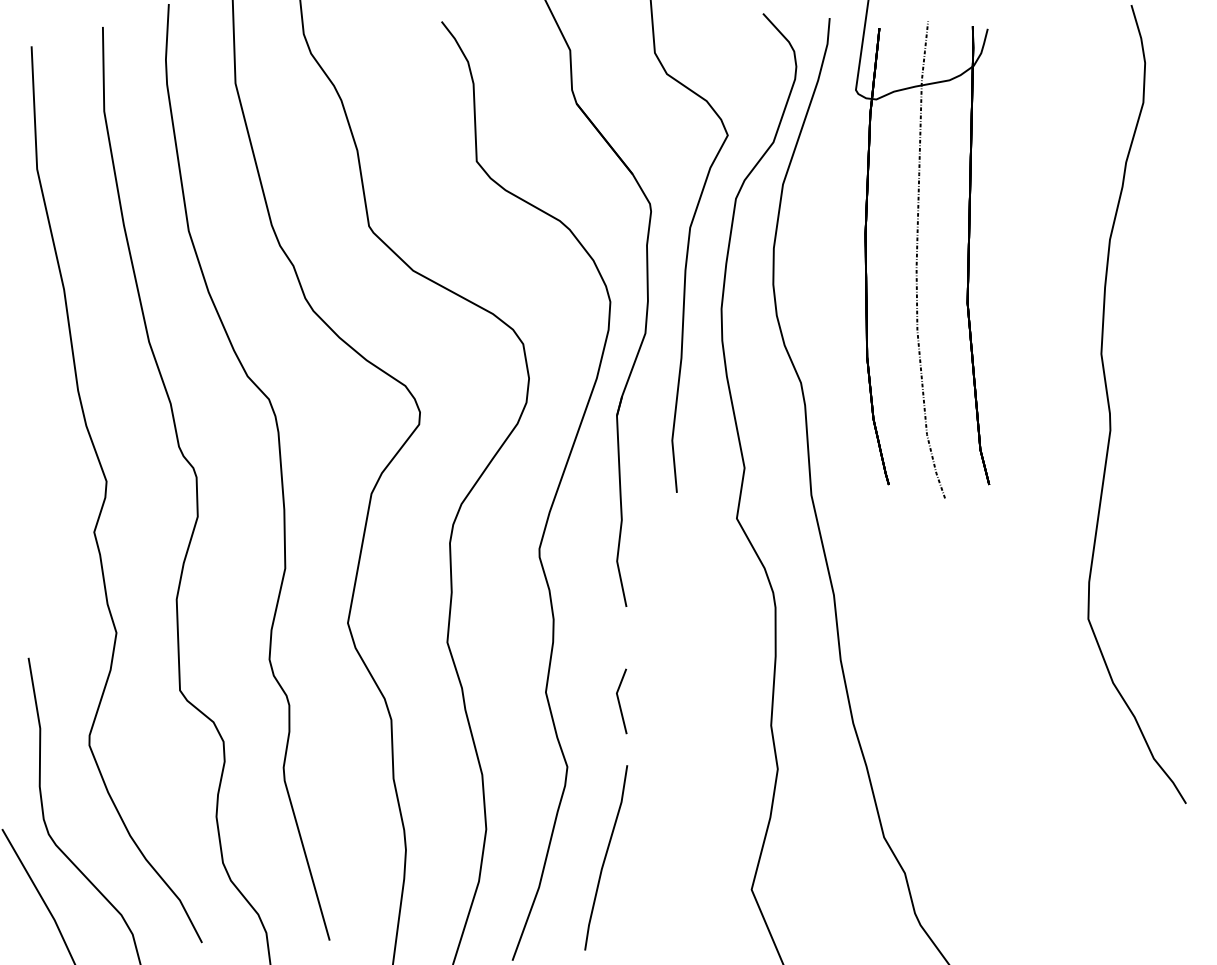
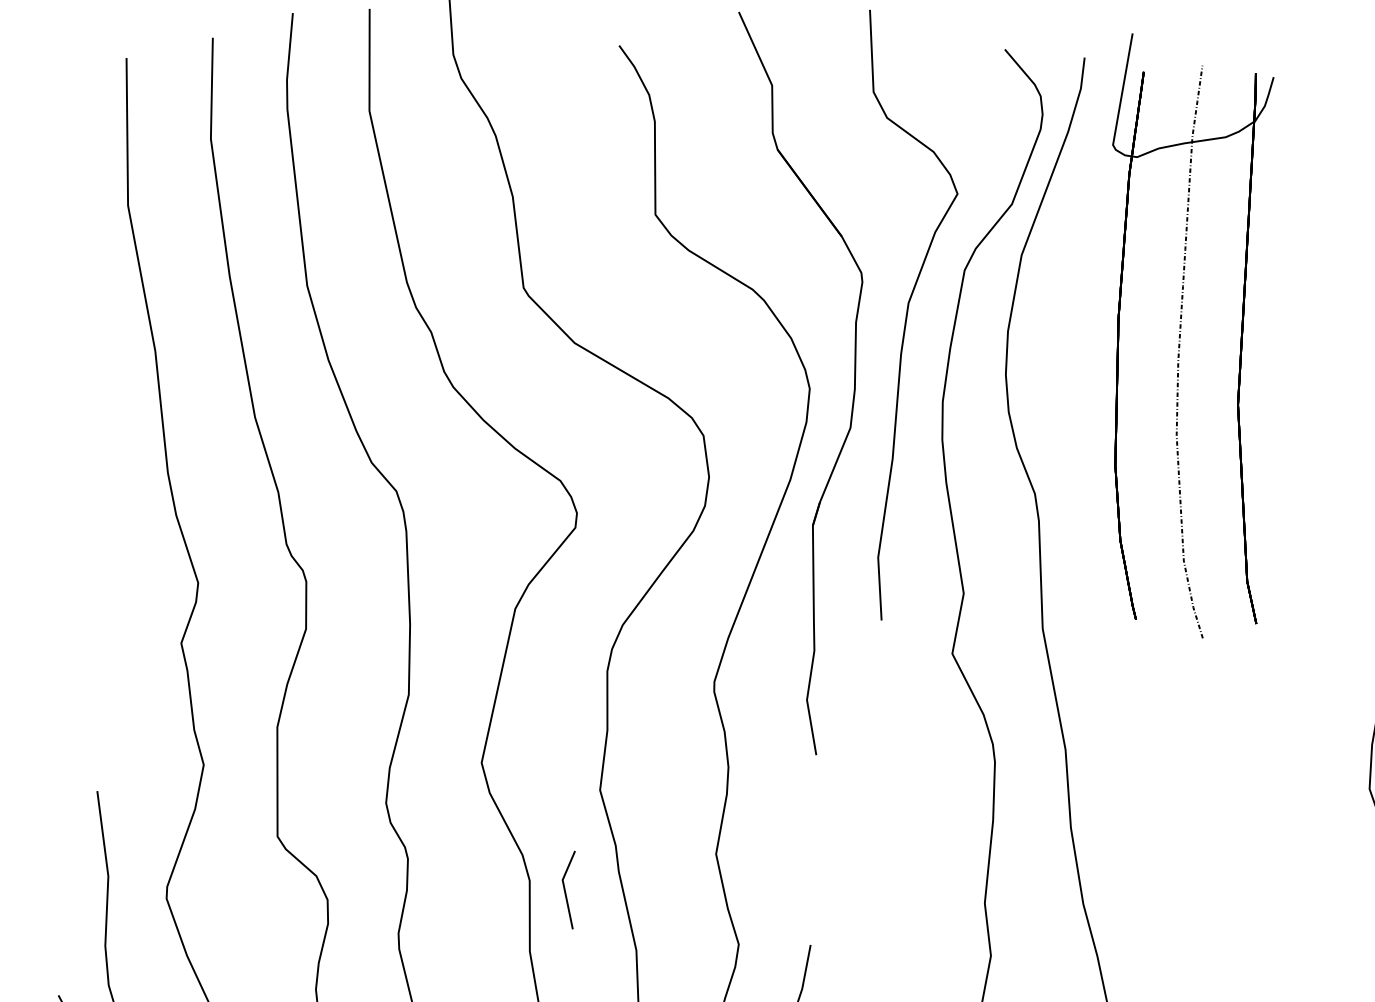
line: (619, 701) -> (565, 889), moved

